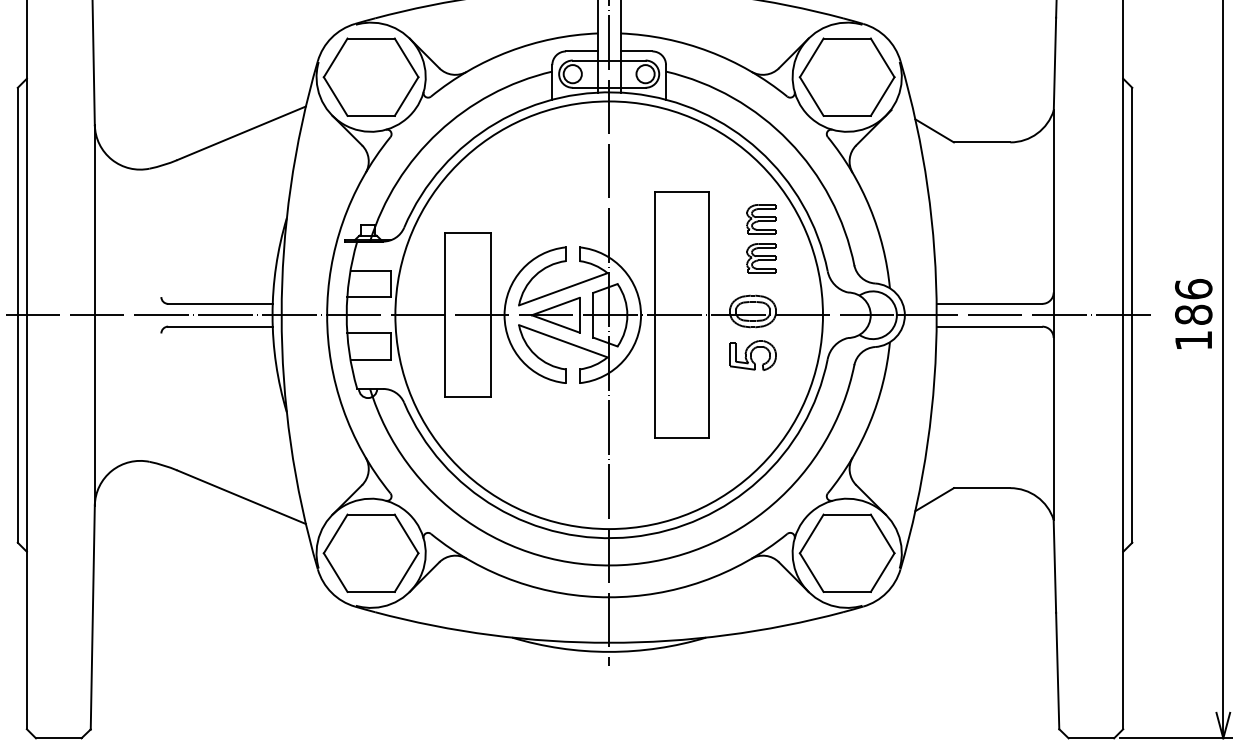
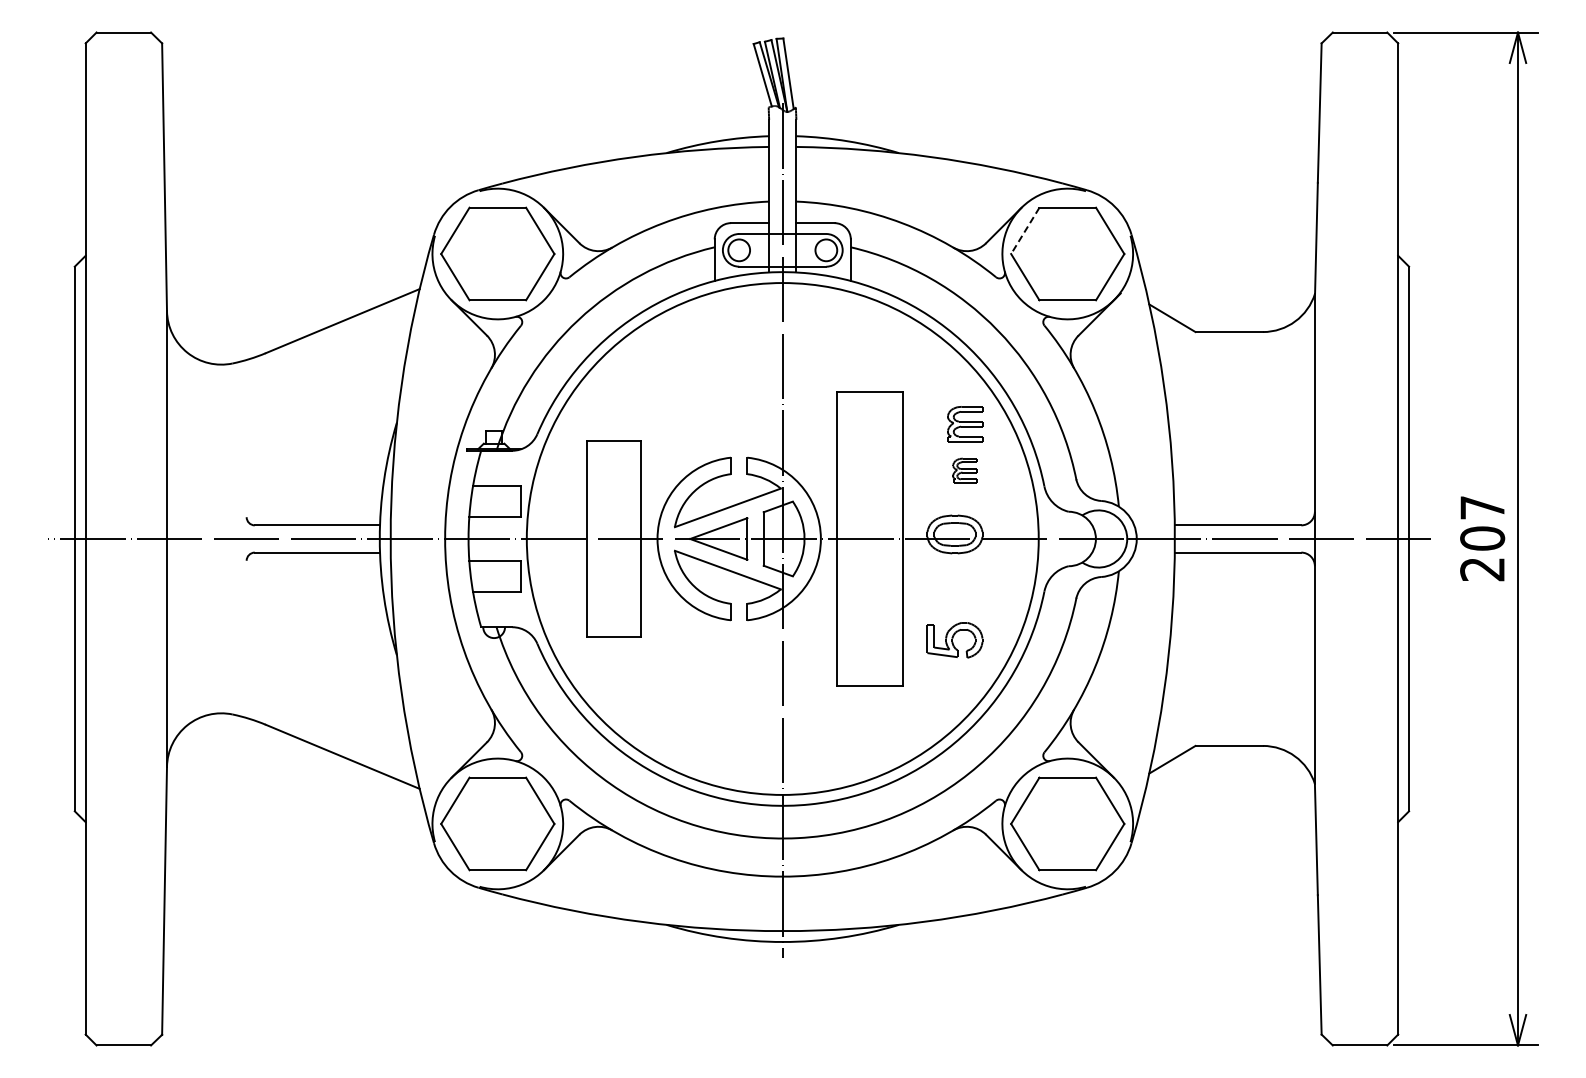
line: (811, 58) -> (1025, 231), solid -> dashed
part: (761, 258) -> (965, 470), size x0.7
text: (1193, 314) -> (1482, 538), 186 -> 207
part: (752, 355) -> (954, 640), moved

